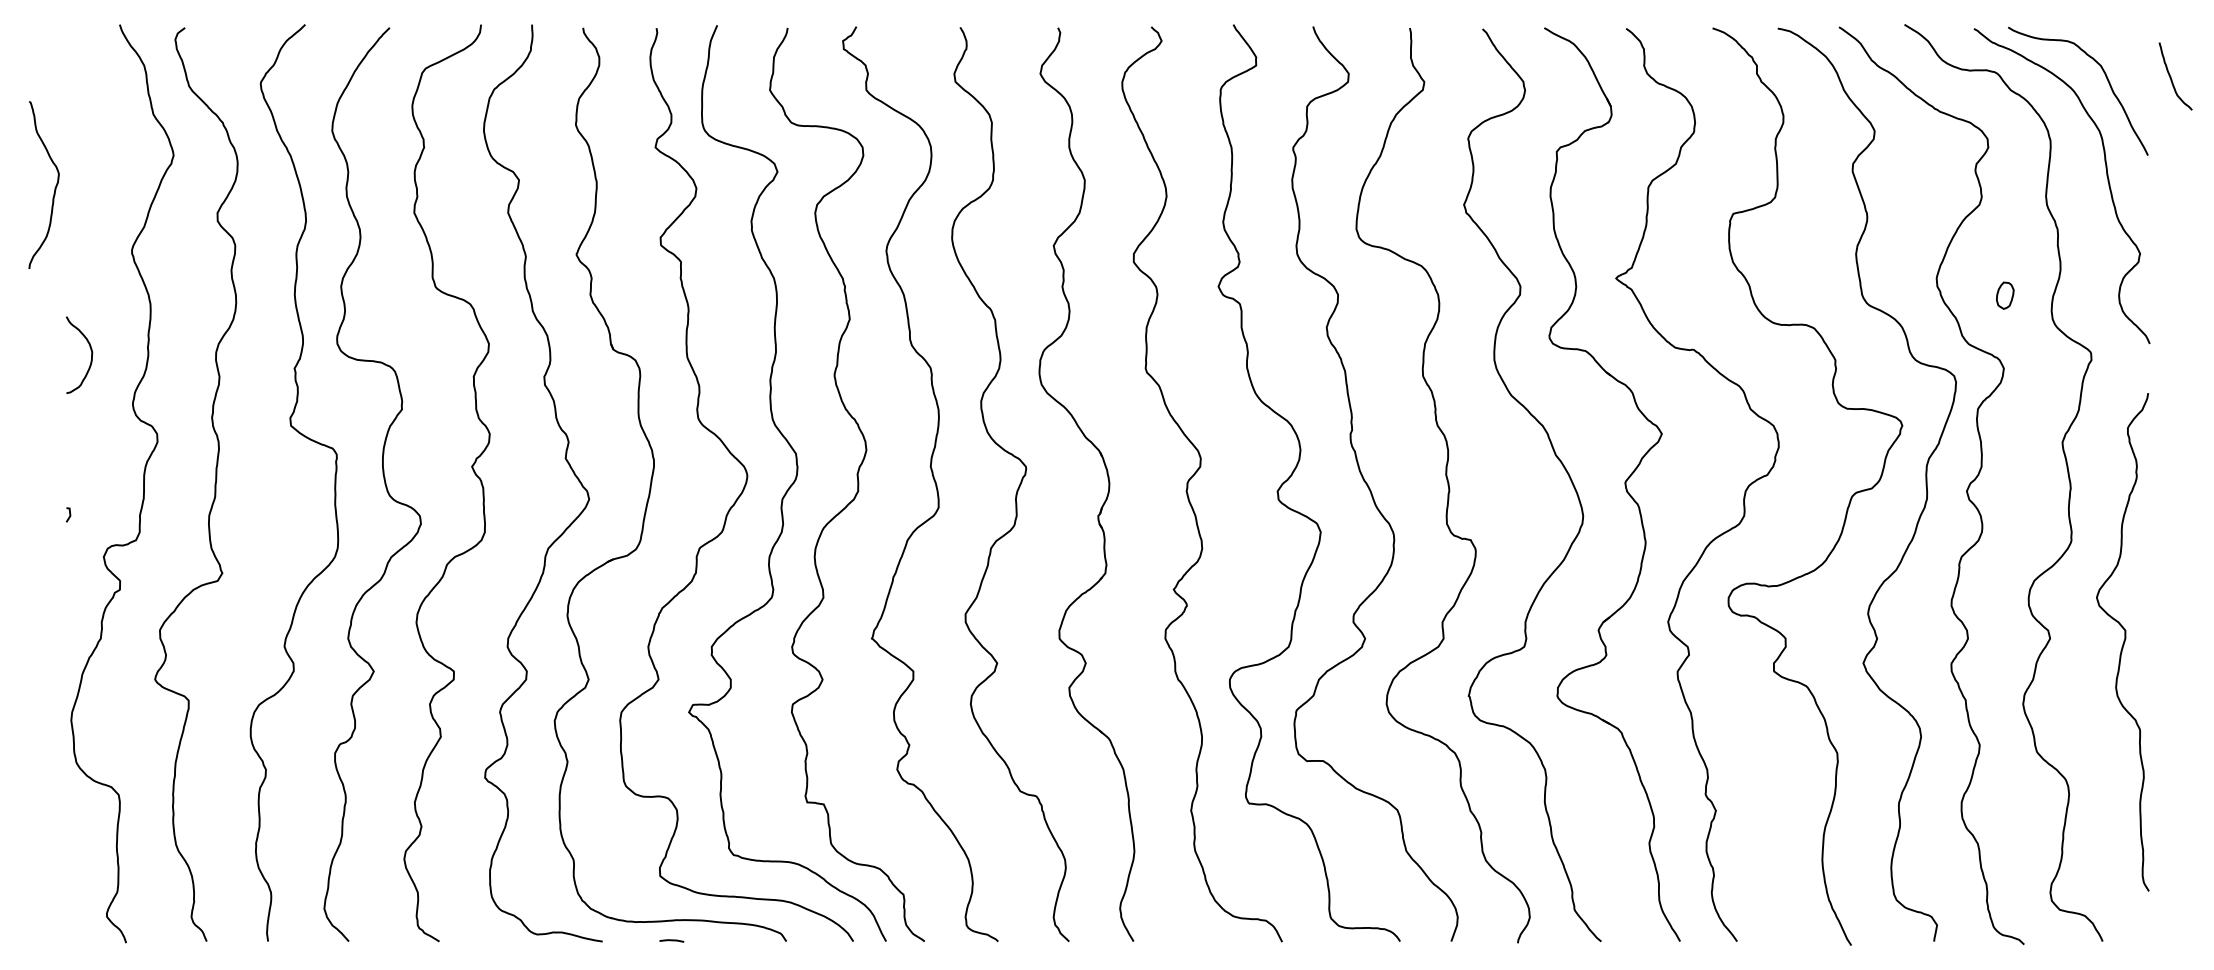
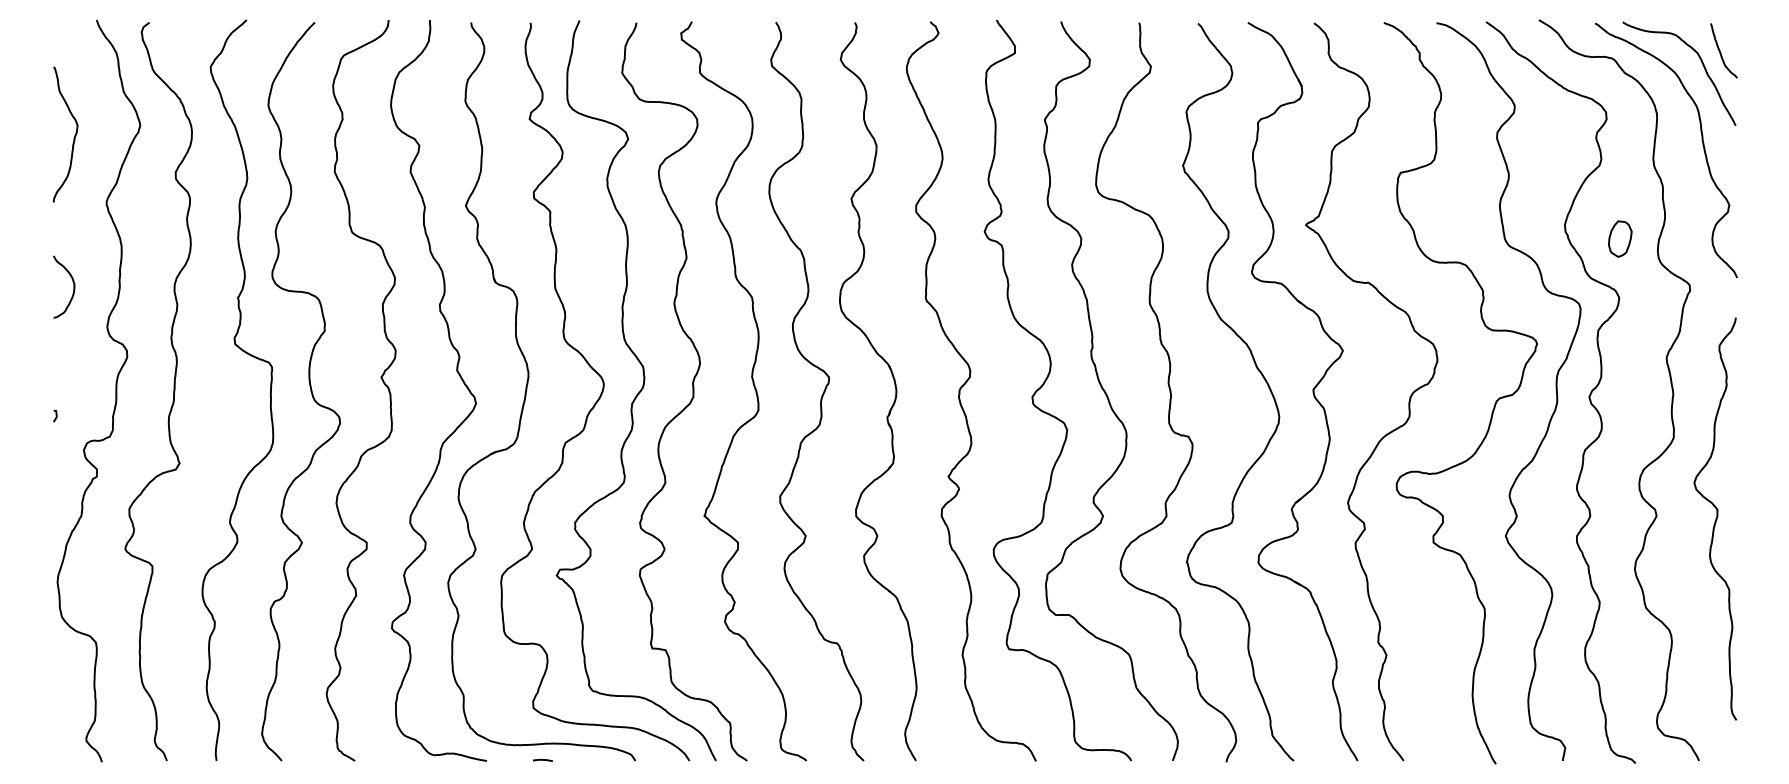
curve: (2172, 78) -> (1721, 52), moved
curve: (53, 189) -> (73, 138), moved
part: (2005, 295) -> (1620, 238), size x1.67

